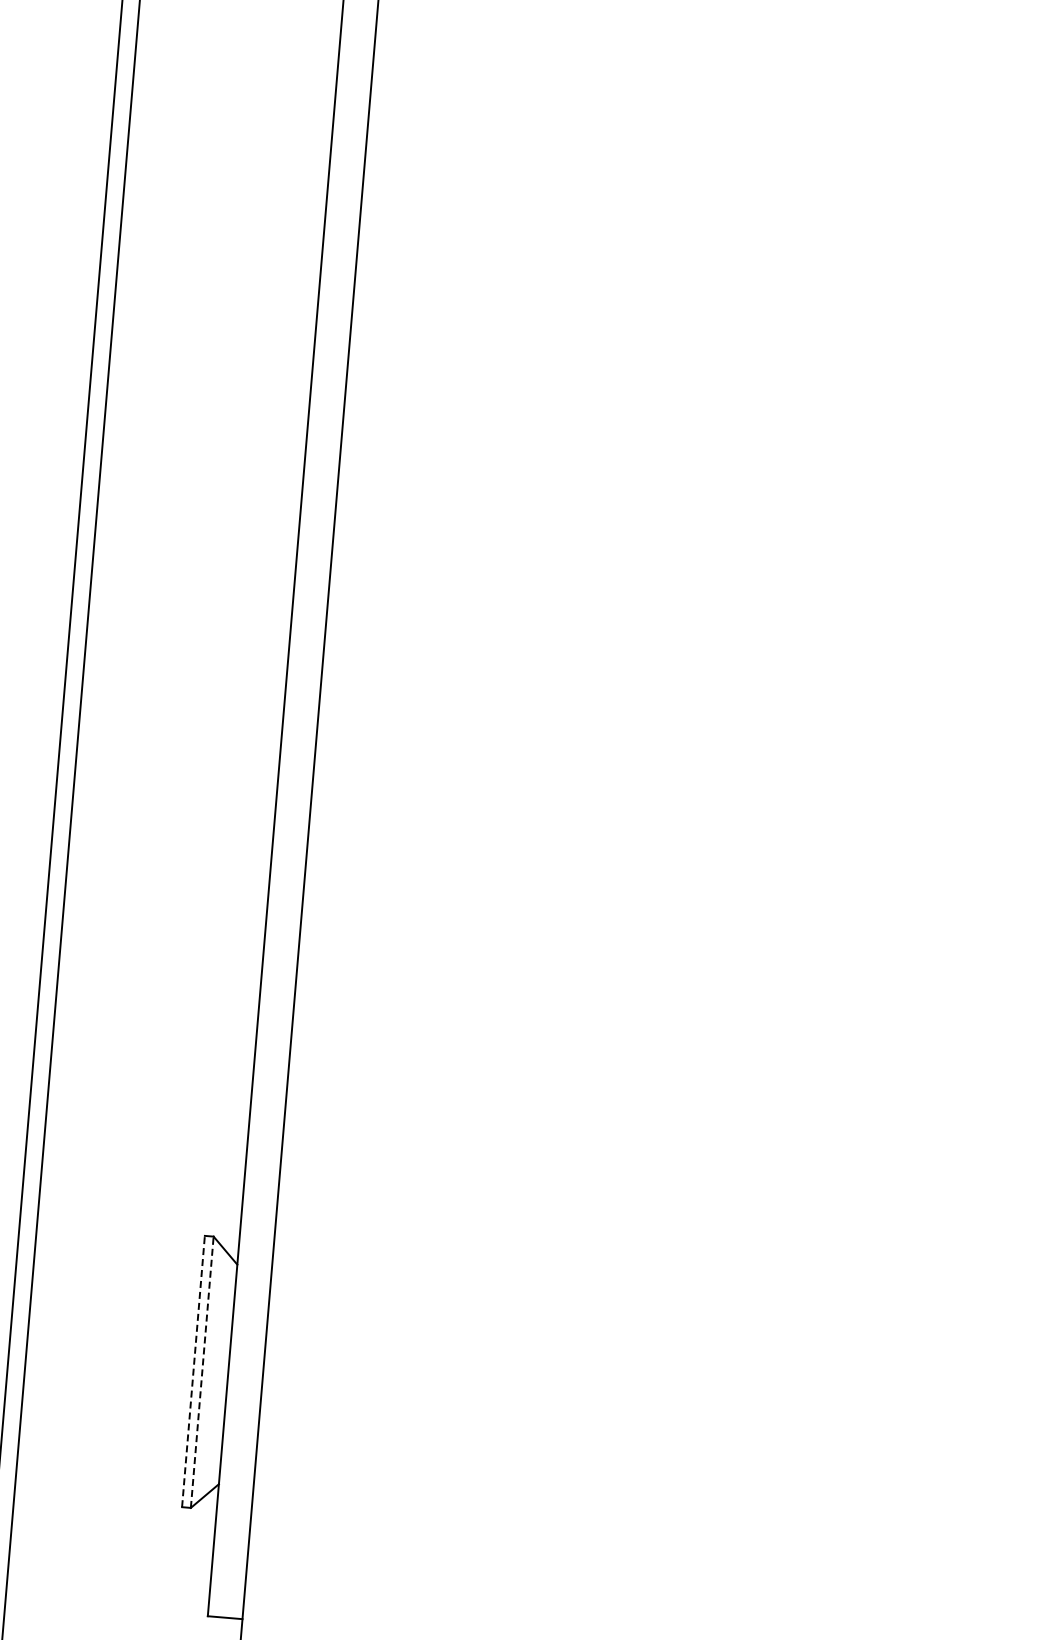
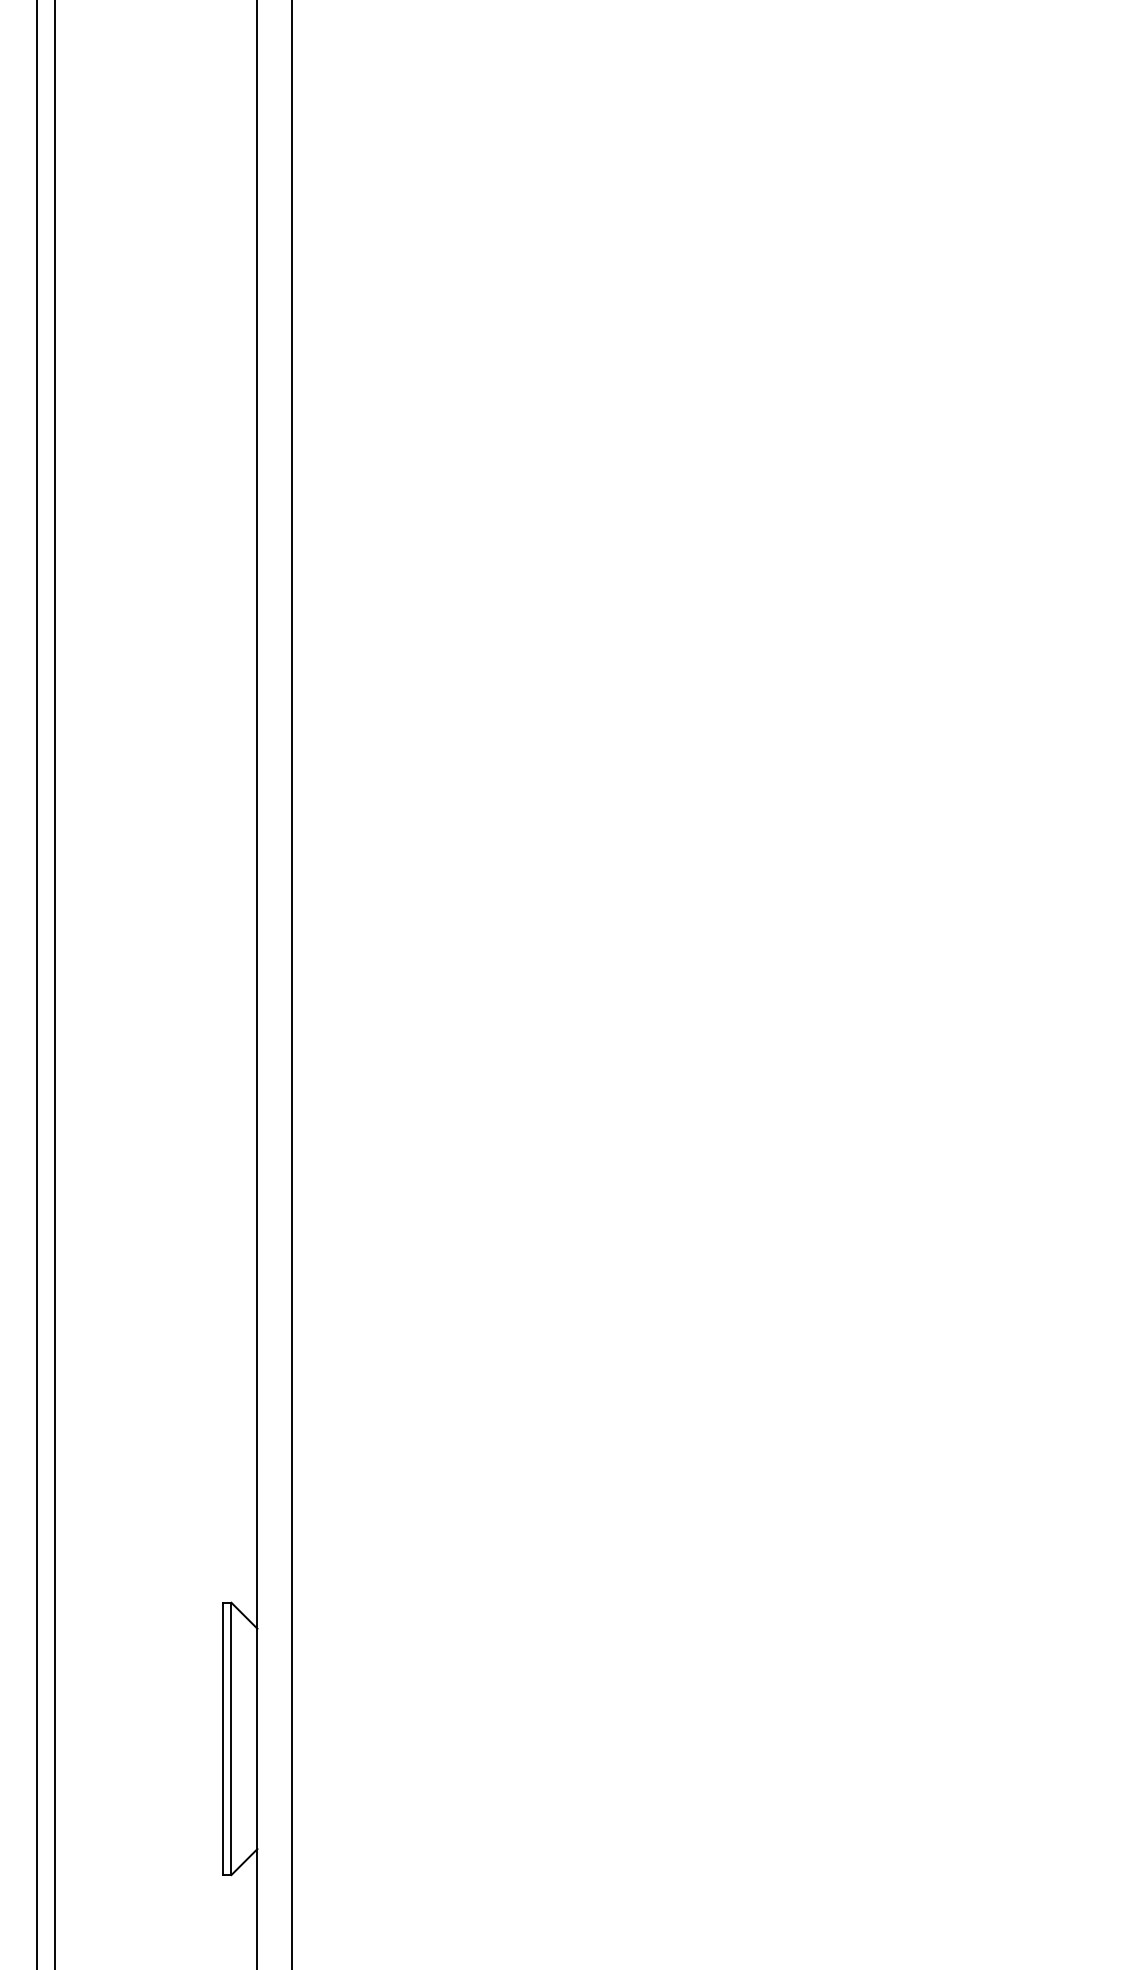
line: (193, 1371) -> (222, 1738), dashed -> solid
line: (202, 1371) -> (231, 1738), dashed -> solid

